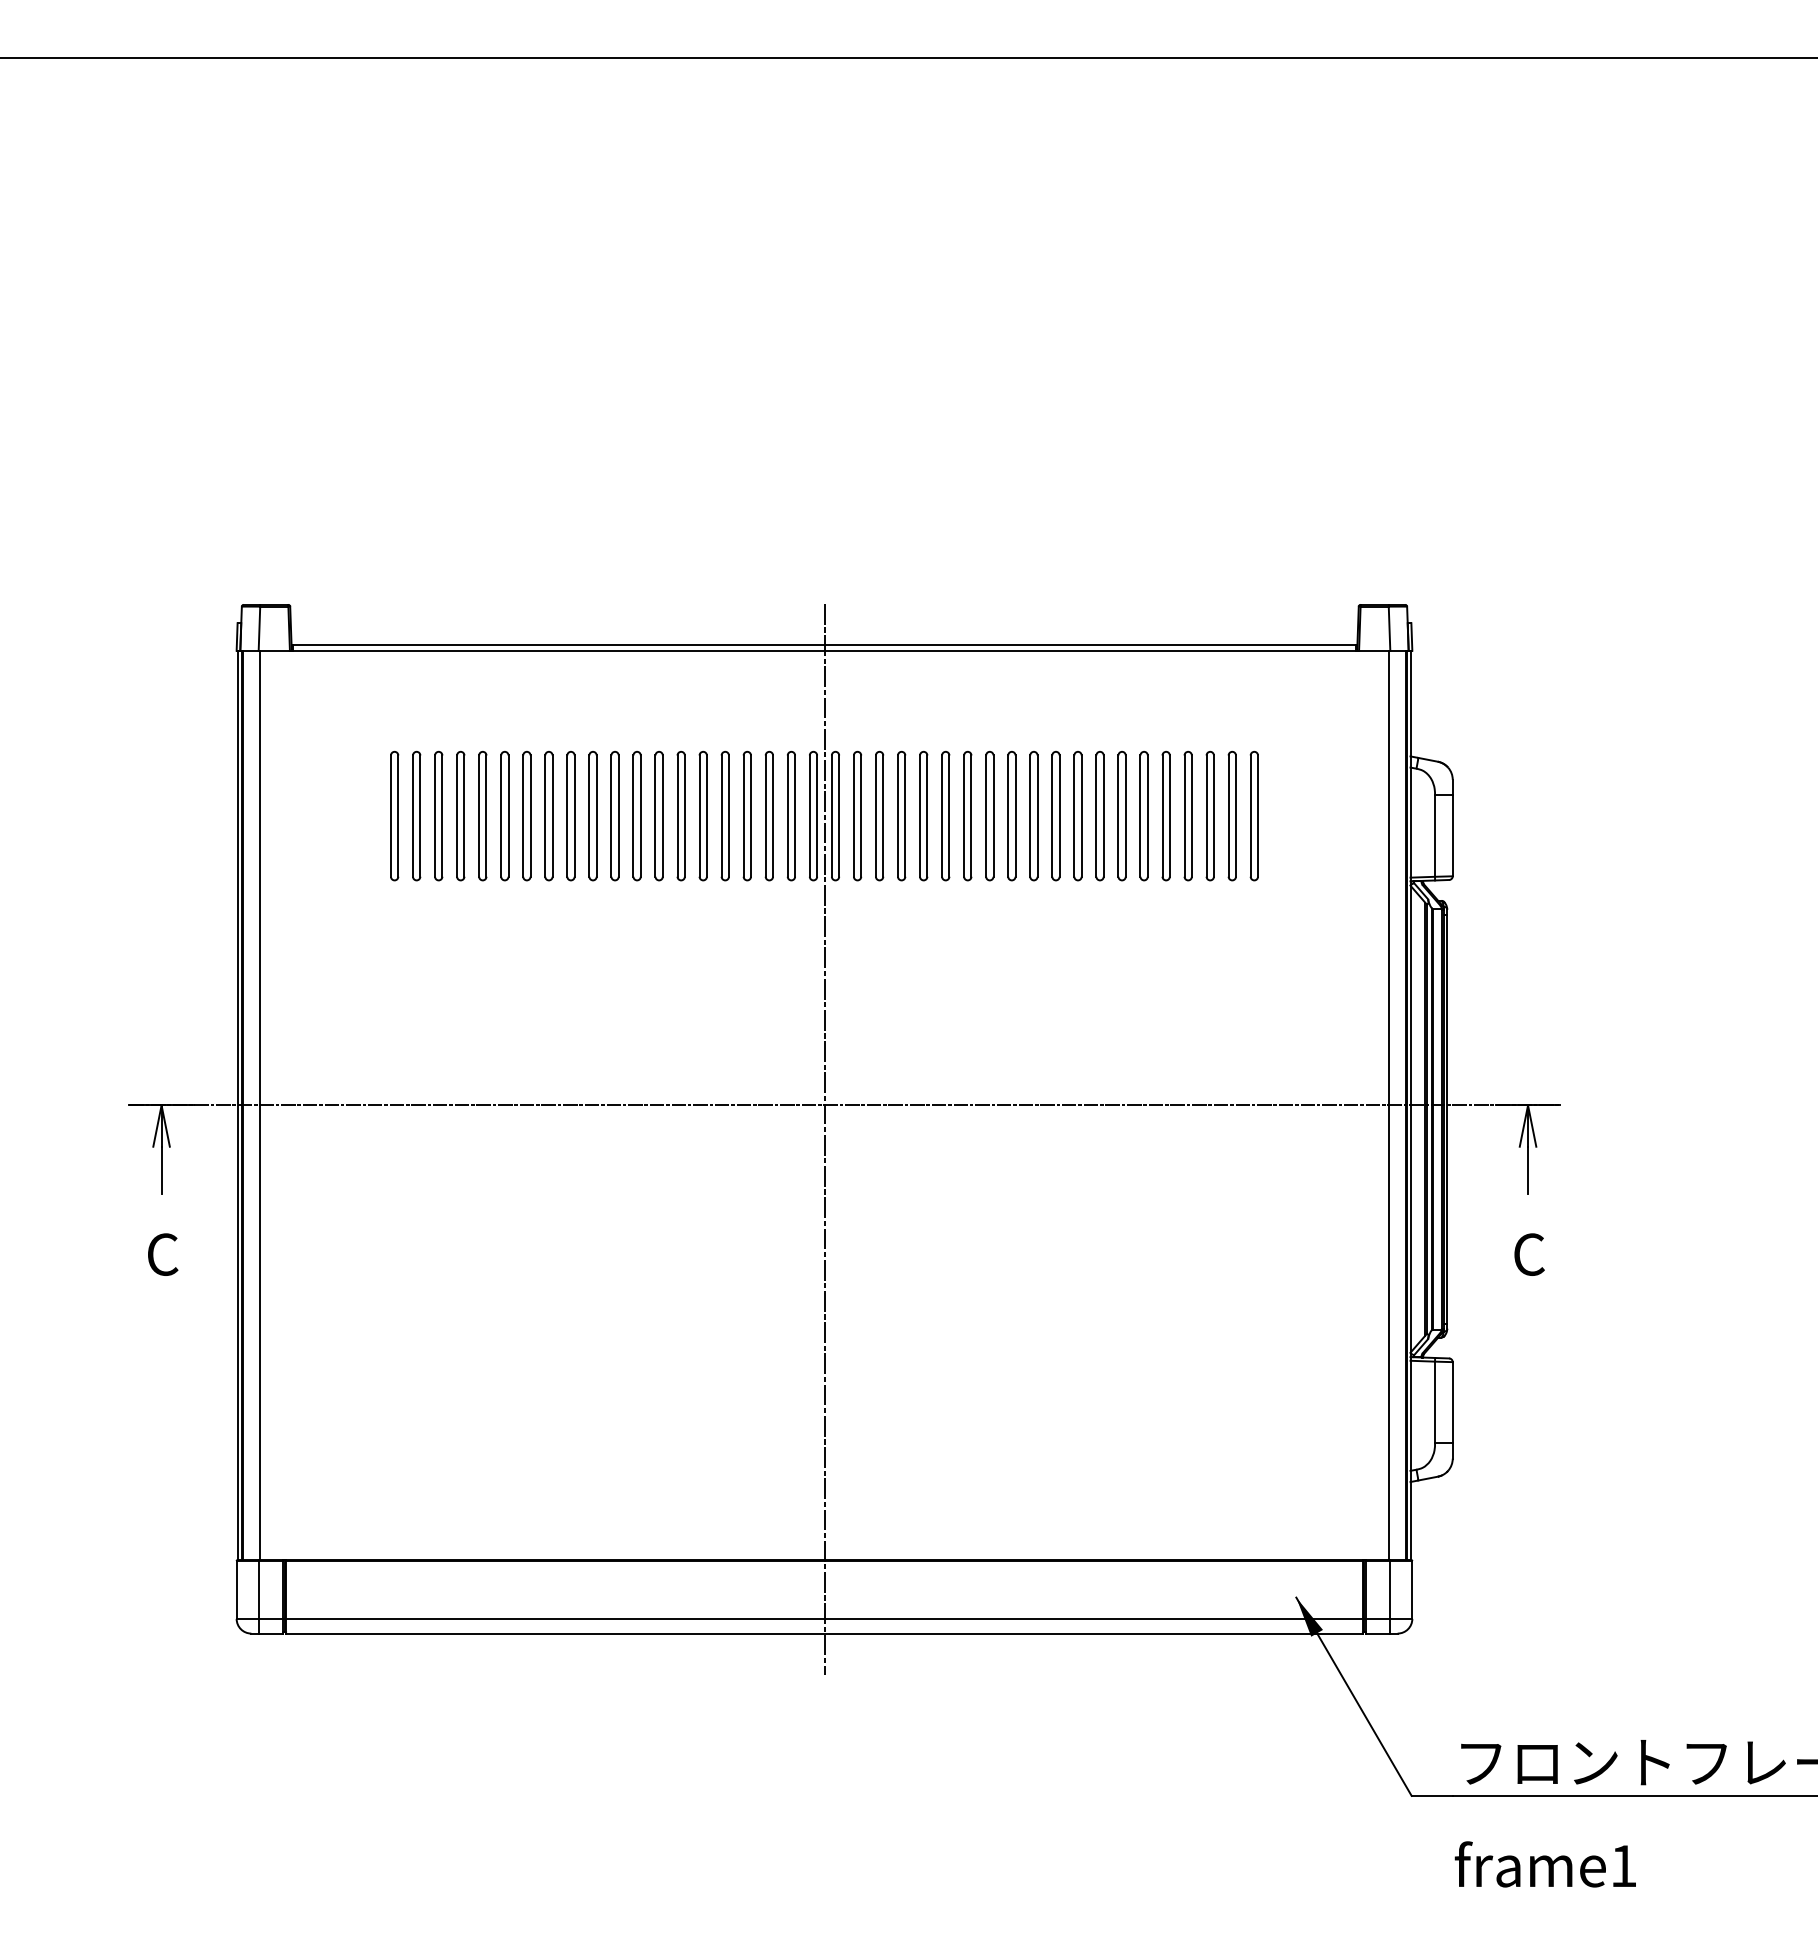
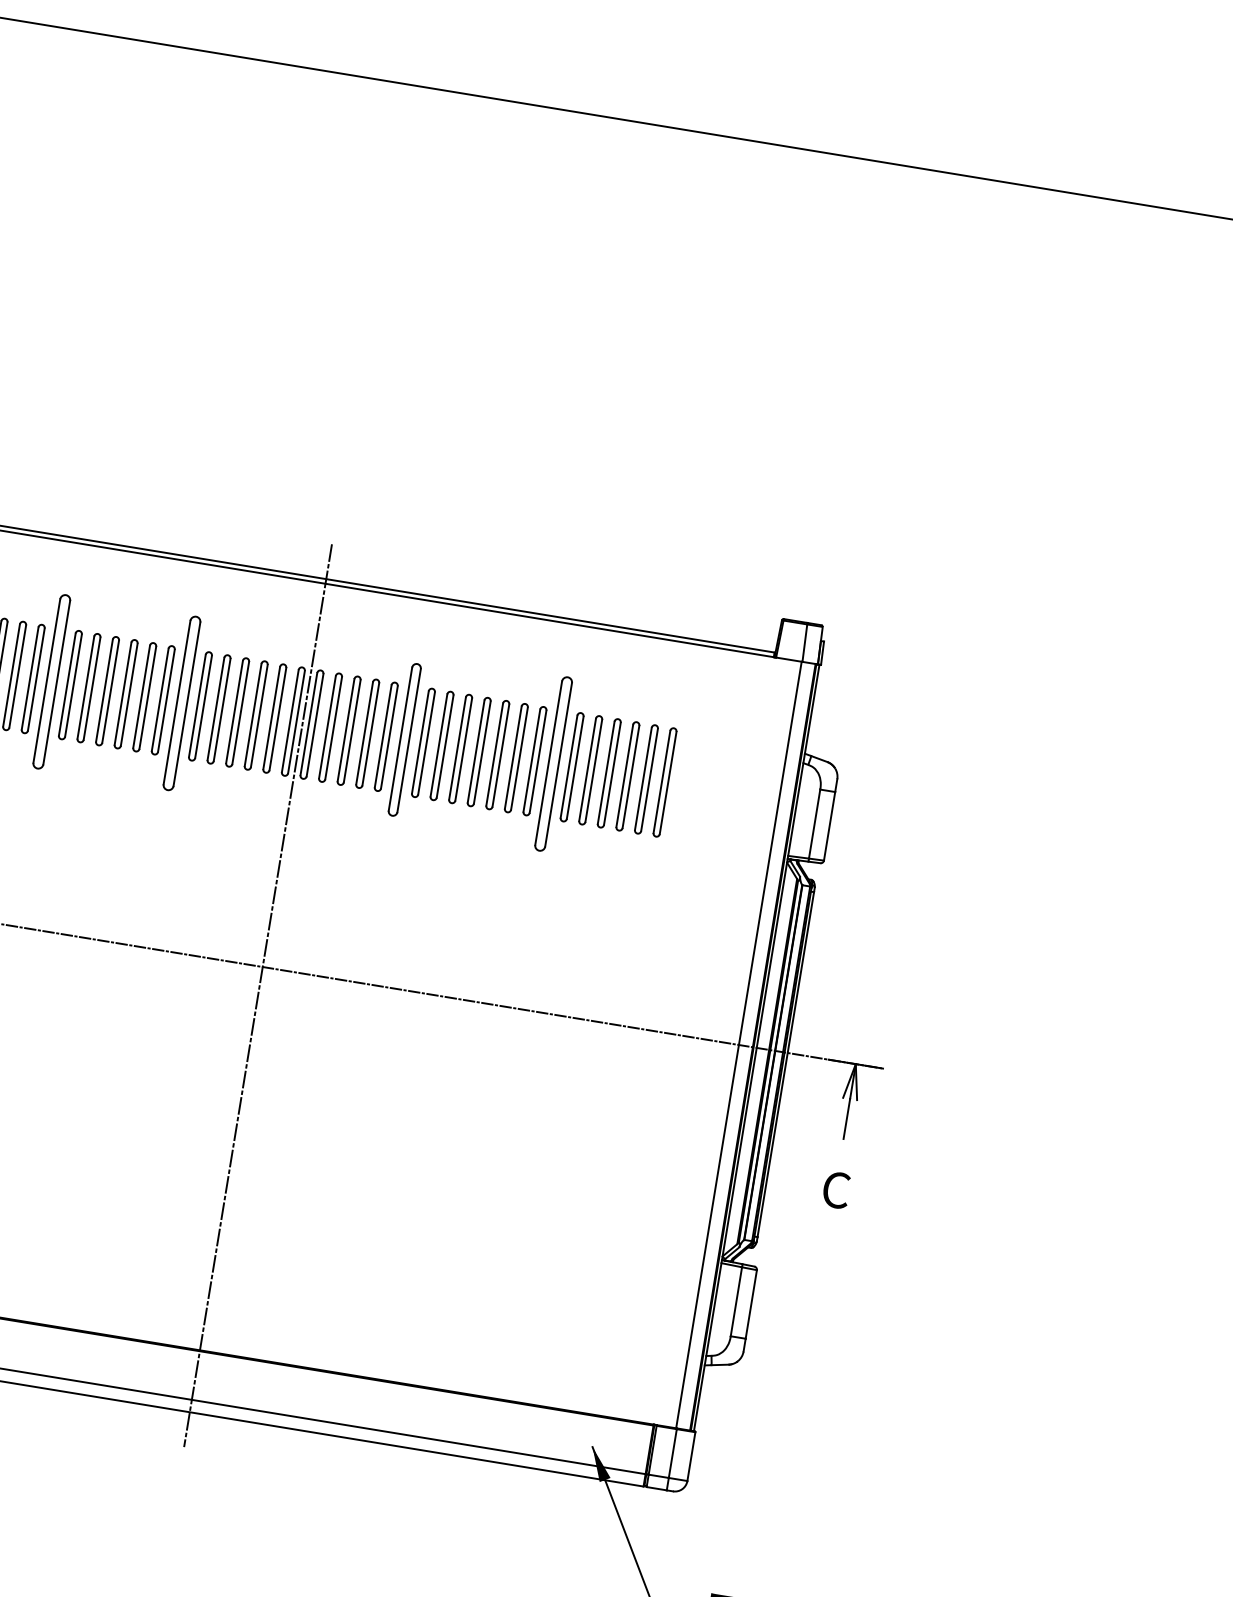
part: (680, 815) -> (181, 702), size x1.6
part: (945, 815) -> (404, 739), size x1.4
part: (526, 816) -> (51, 682), size x1.6
part: (1121, 816) -> (553, 764), size x1.6

